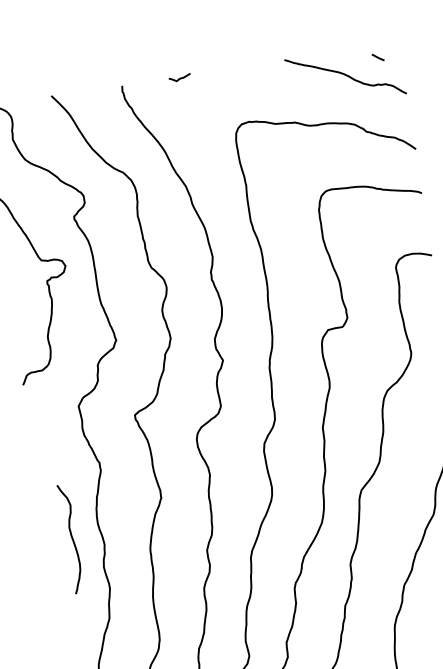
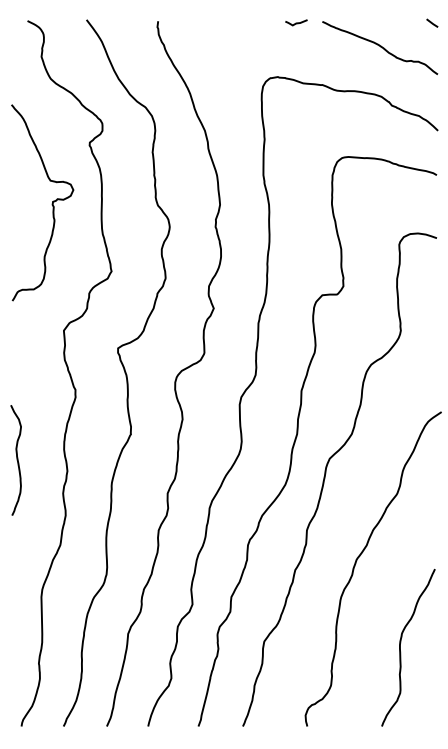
line: (378, 56) -> (432, 22), moved
curve: (179, 77) -> (296, 22), moved
curve: (71, 539) -> (16, 460), moved

